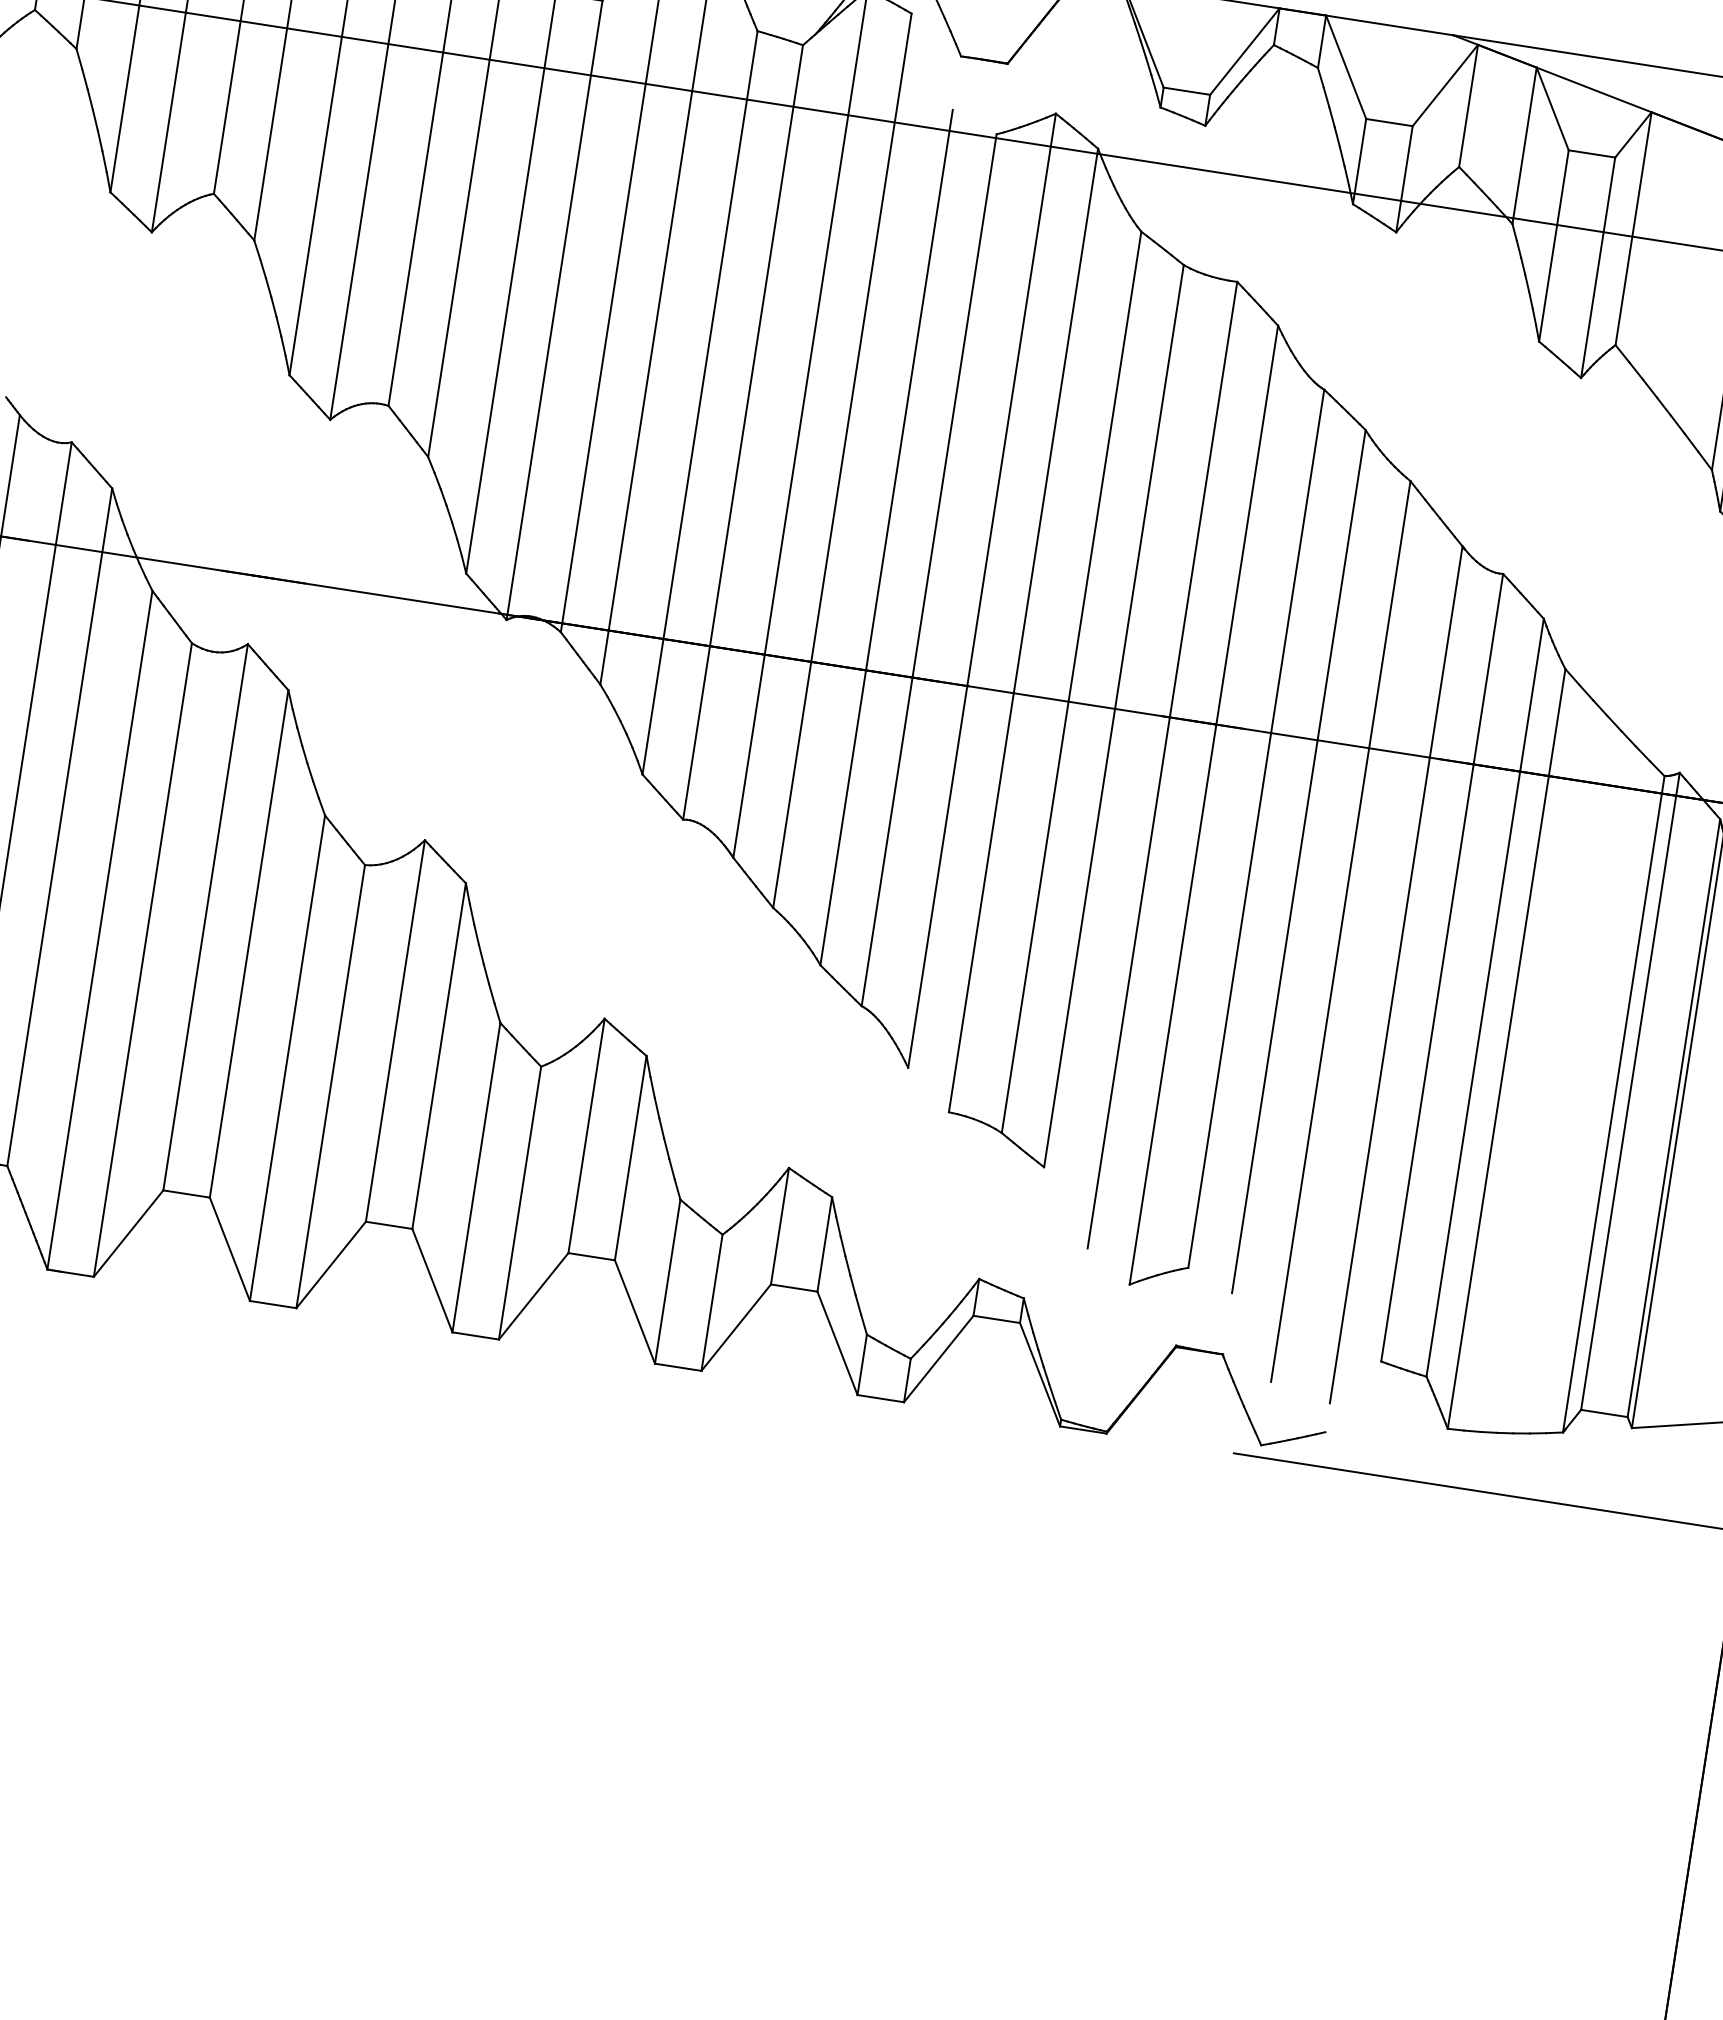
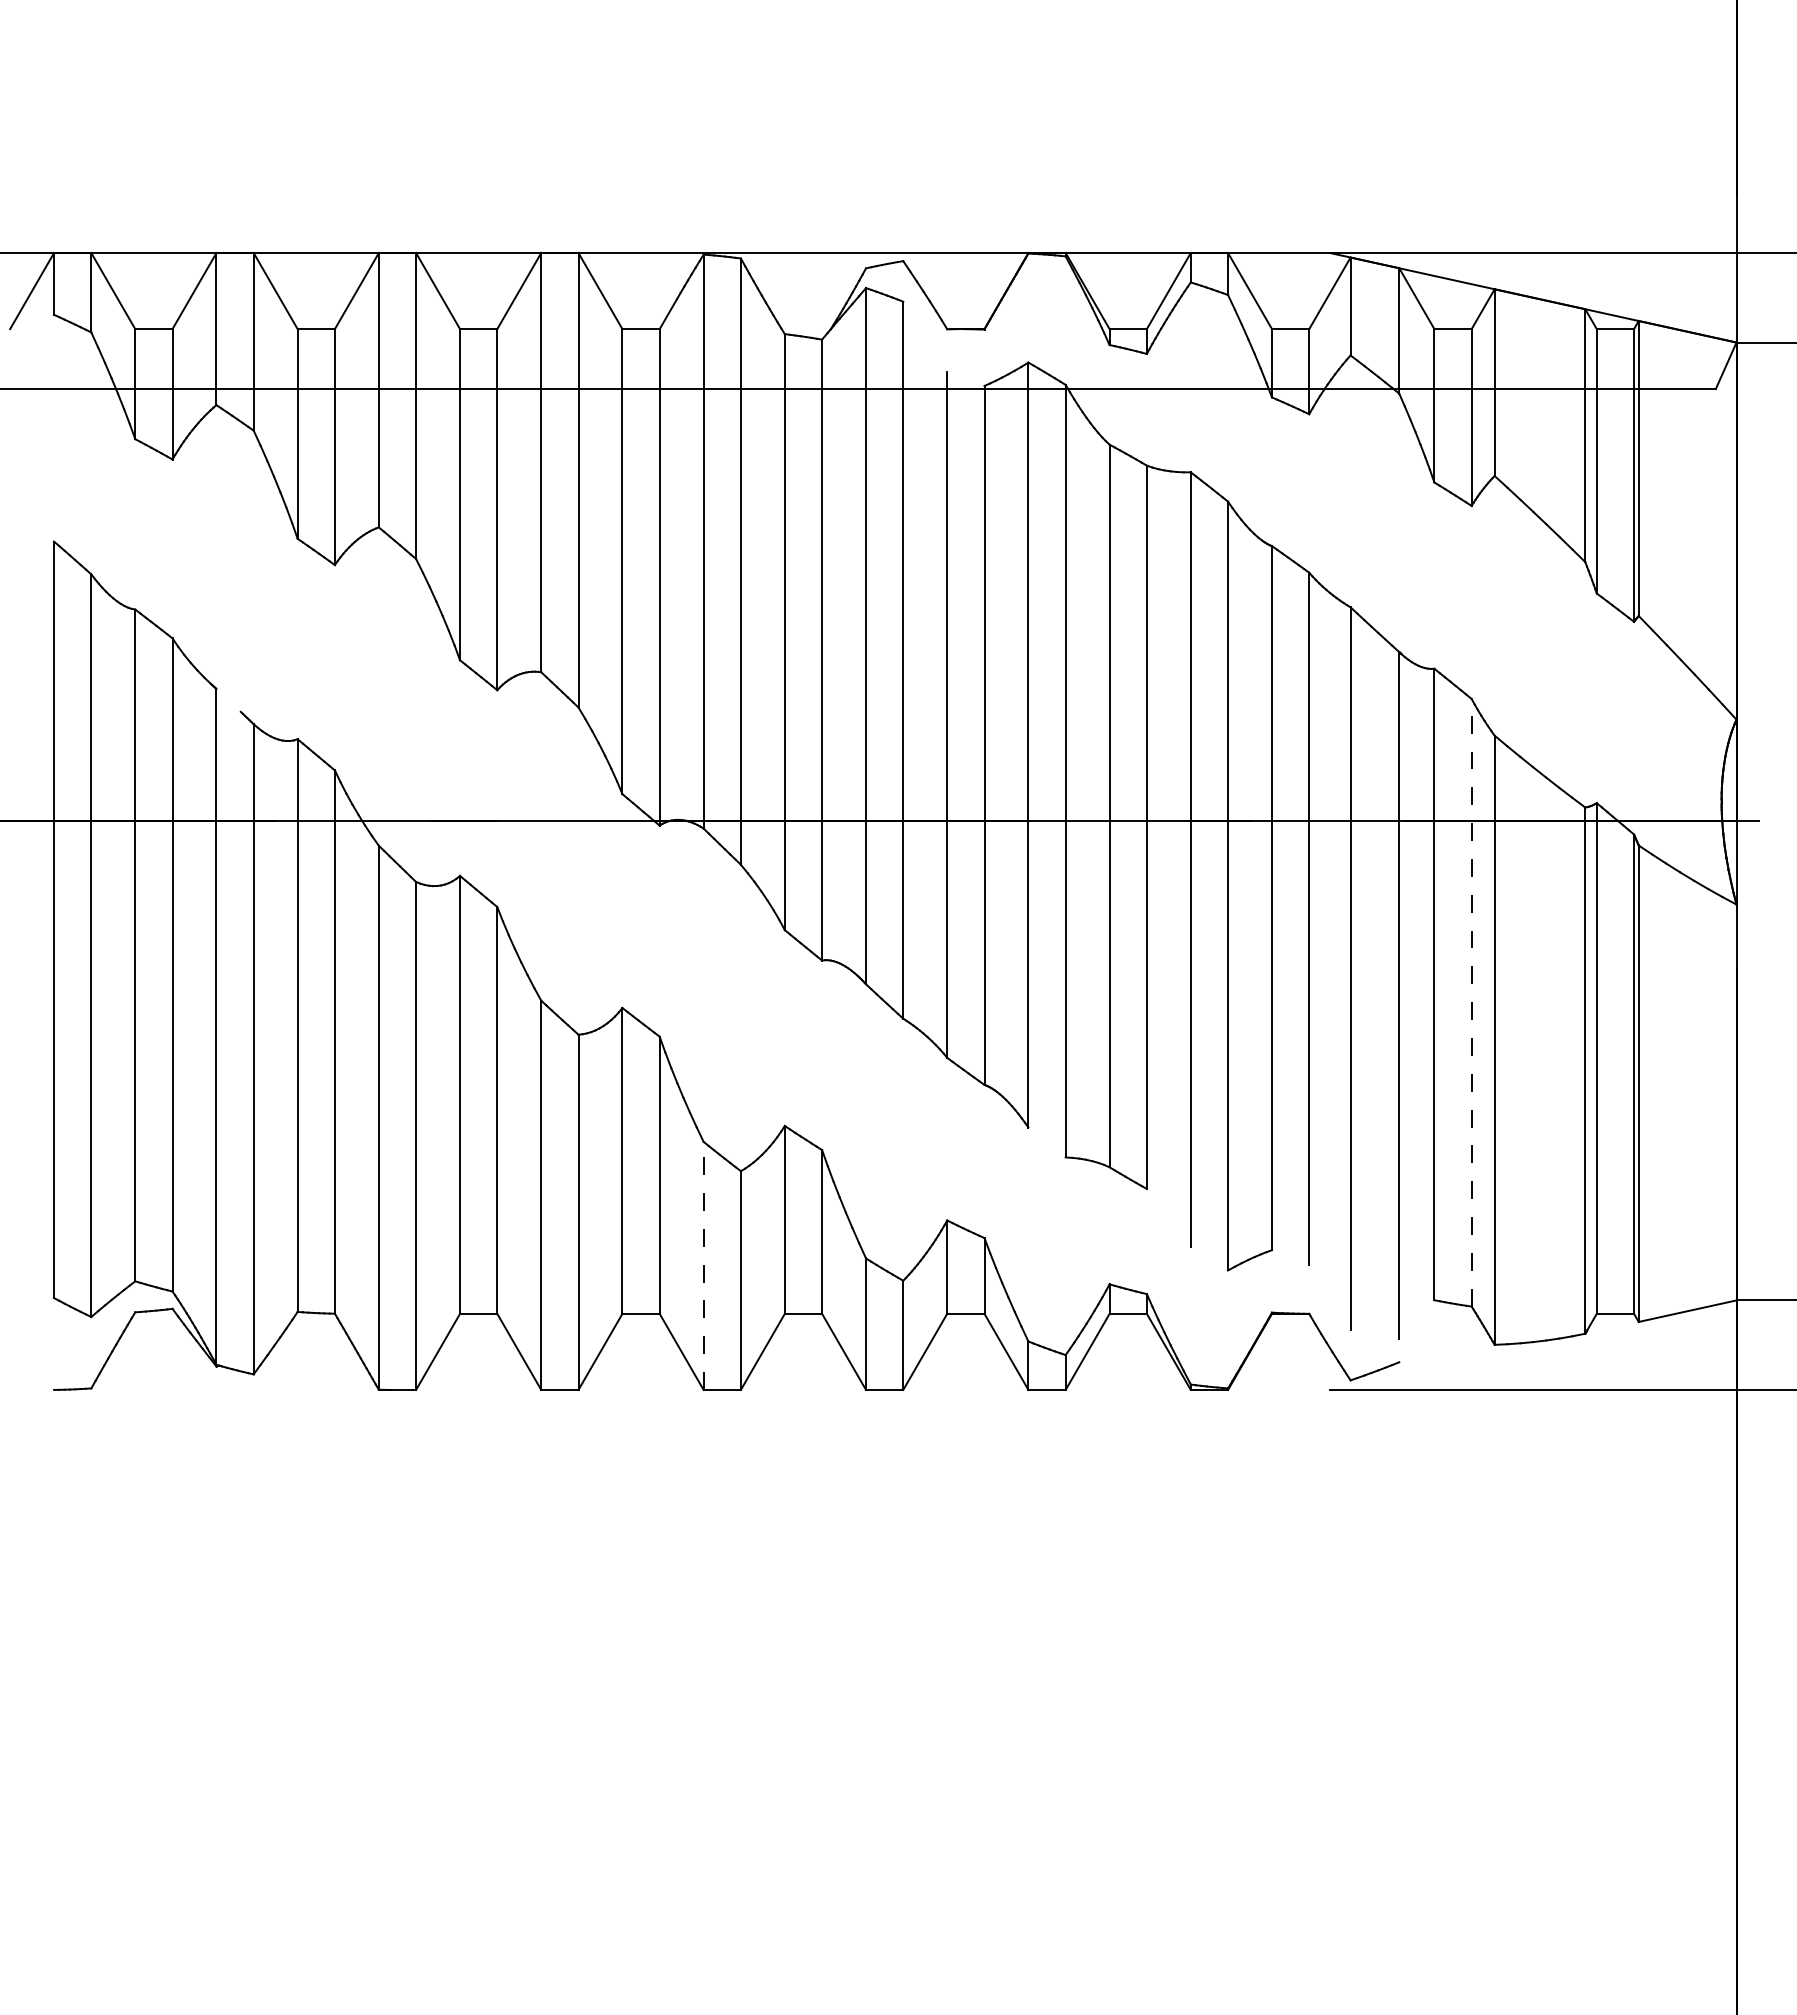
line: (1484, 997) -> (1471, 1002), solid -> dashed
line: (476, 1177) -> (703, 1265), solid -> dashed

